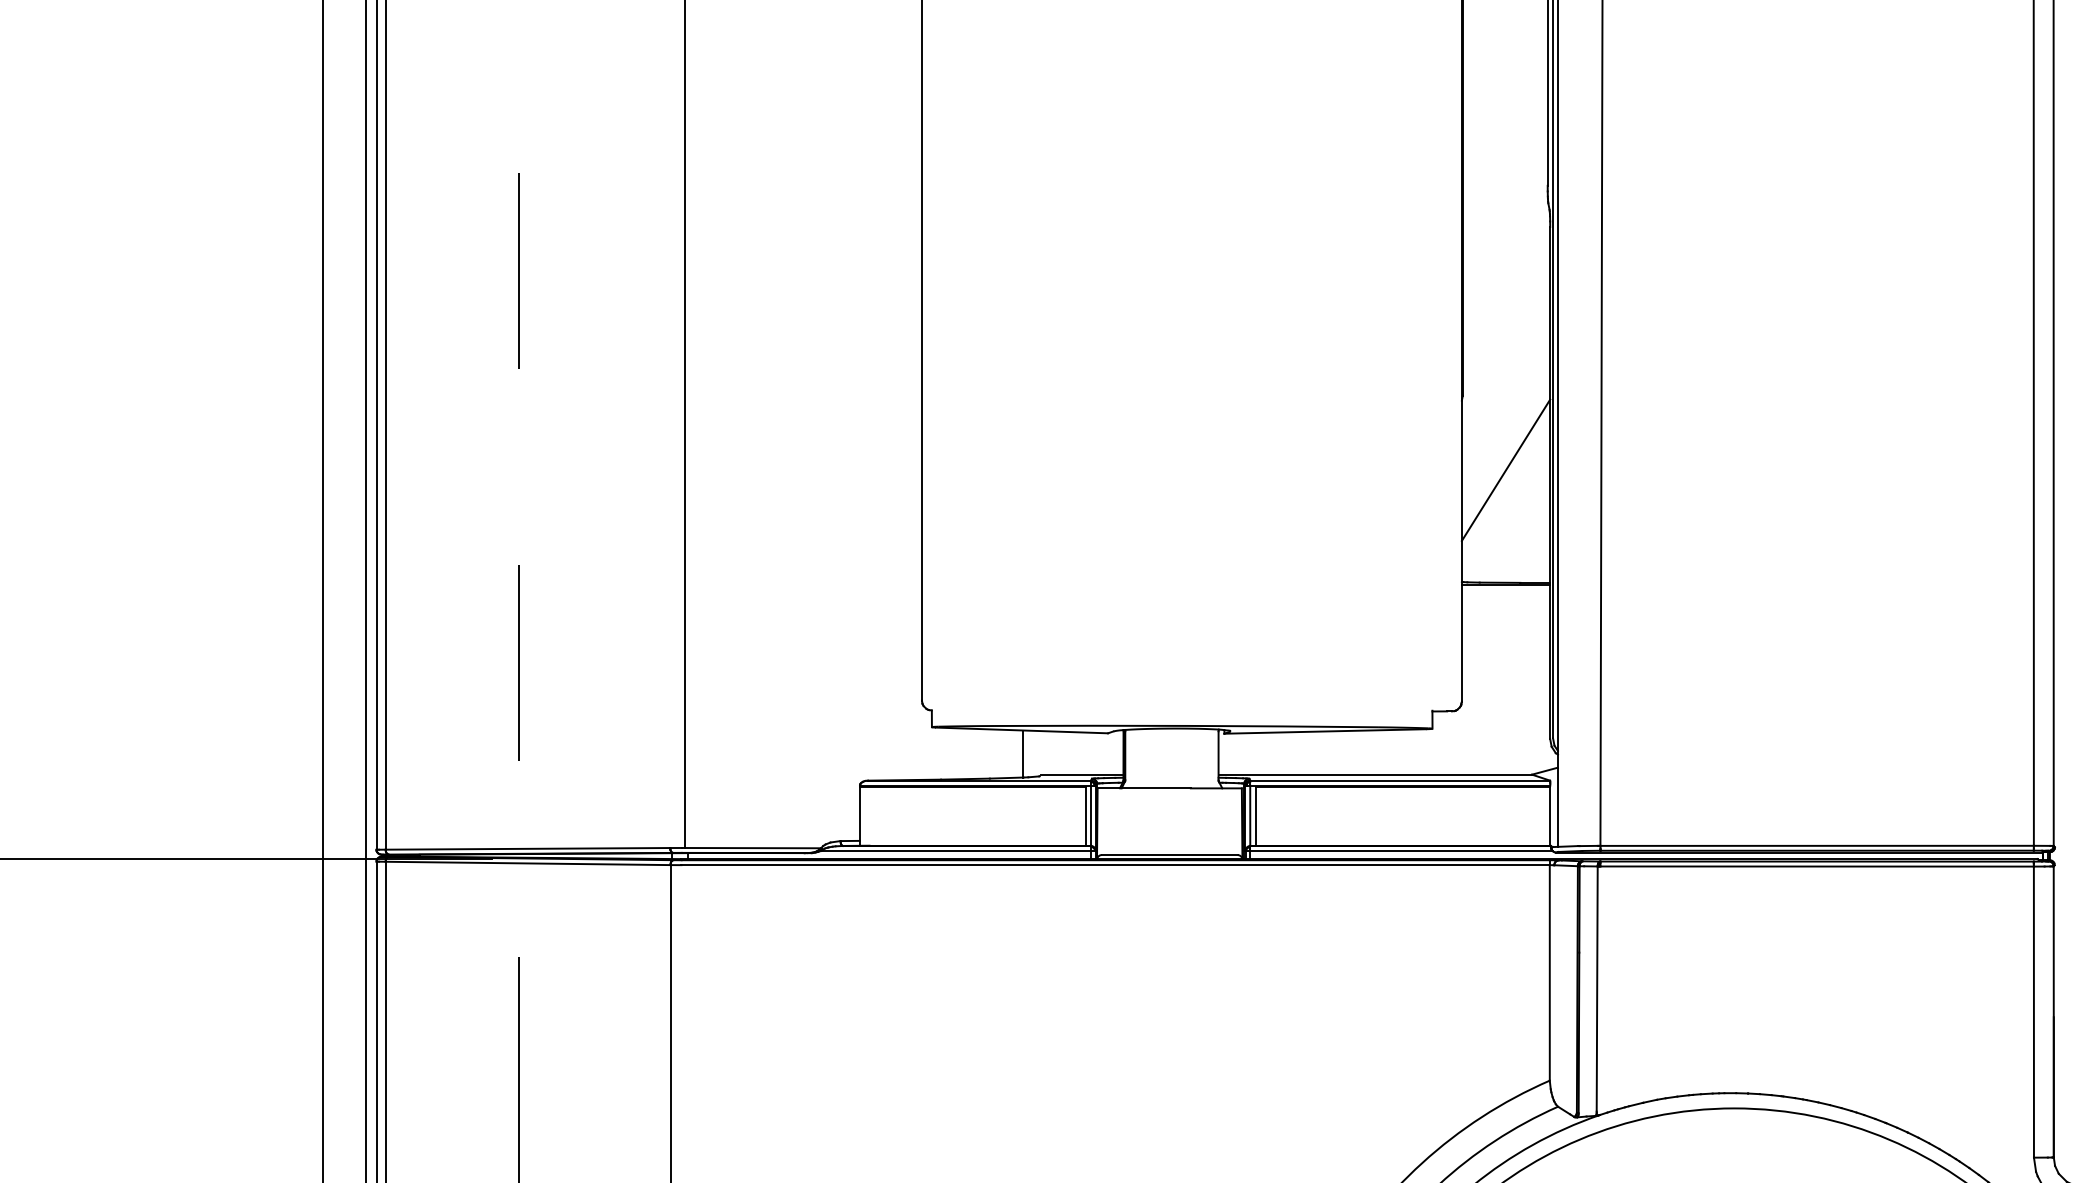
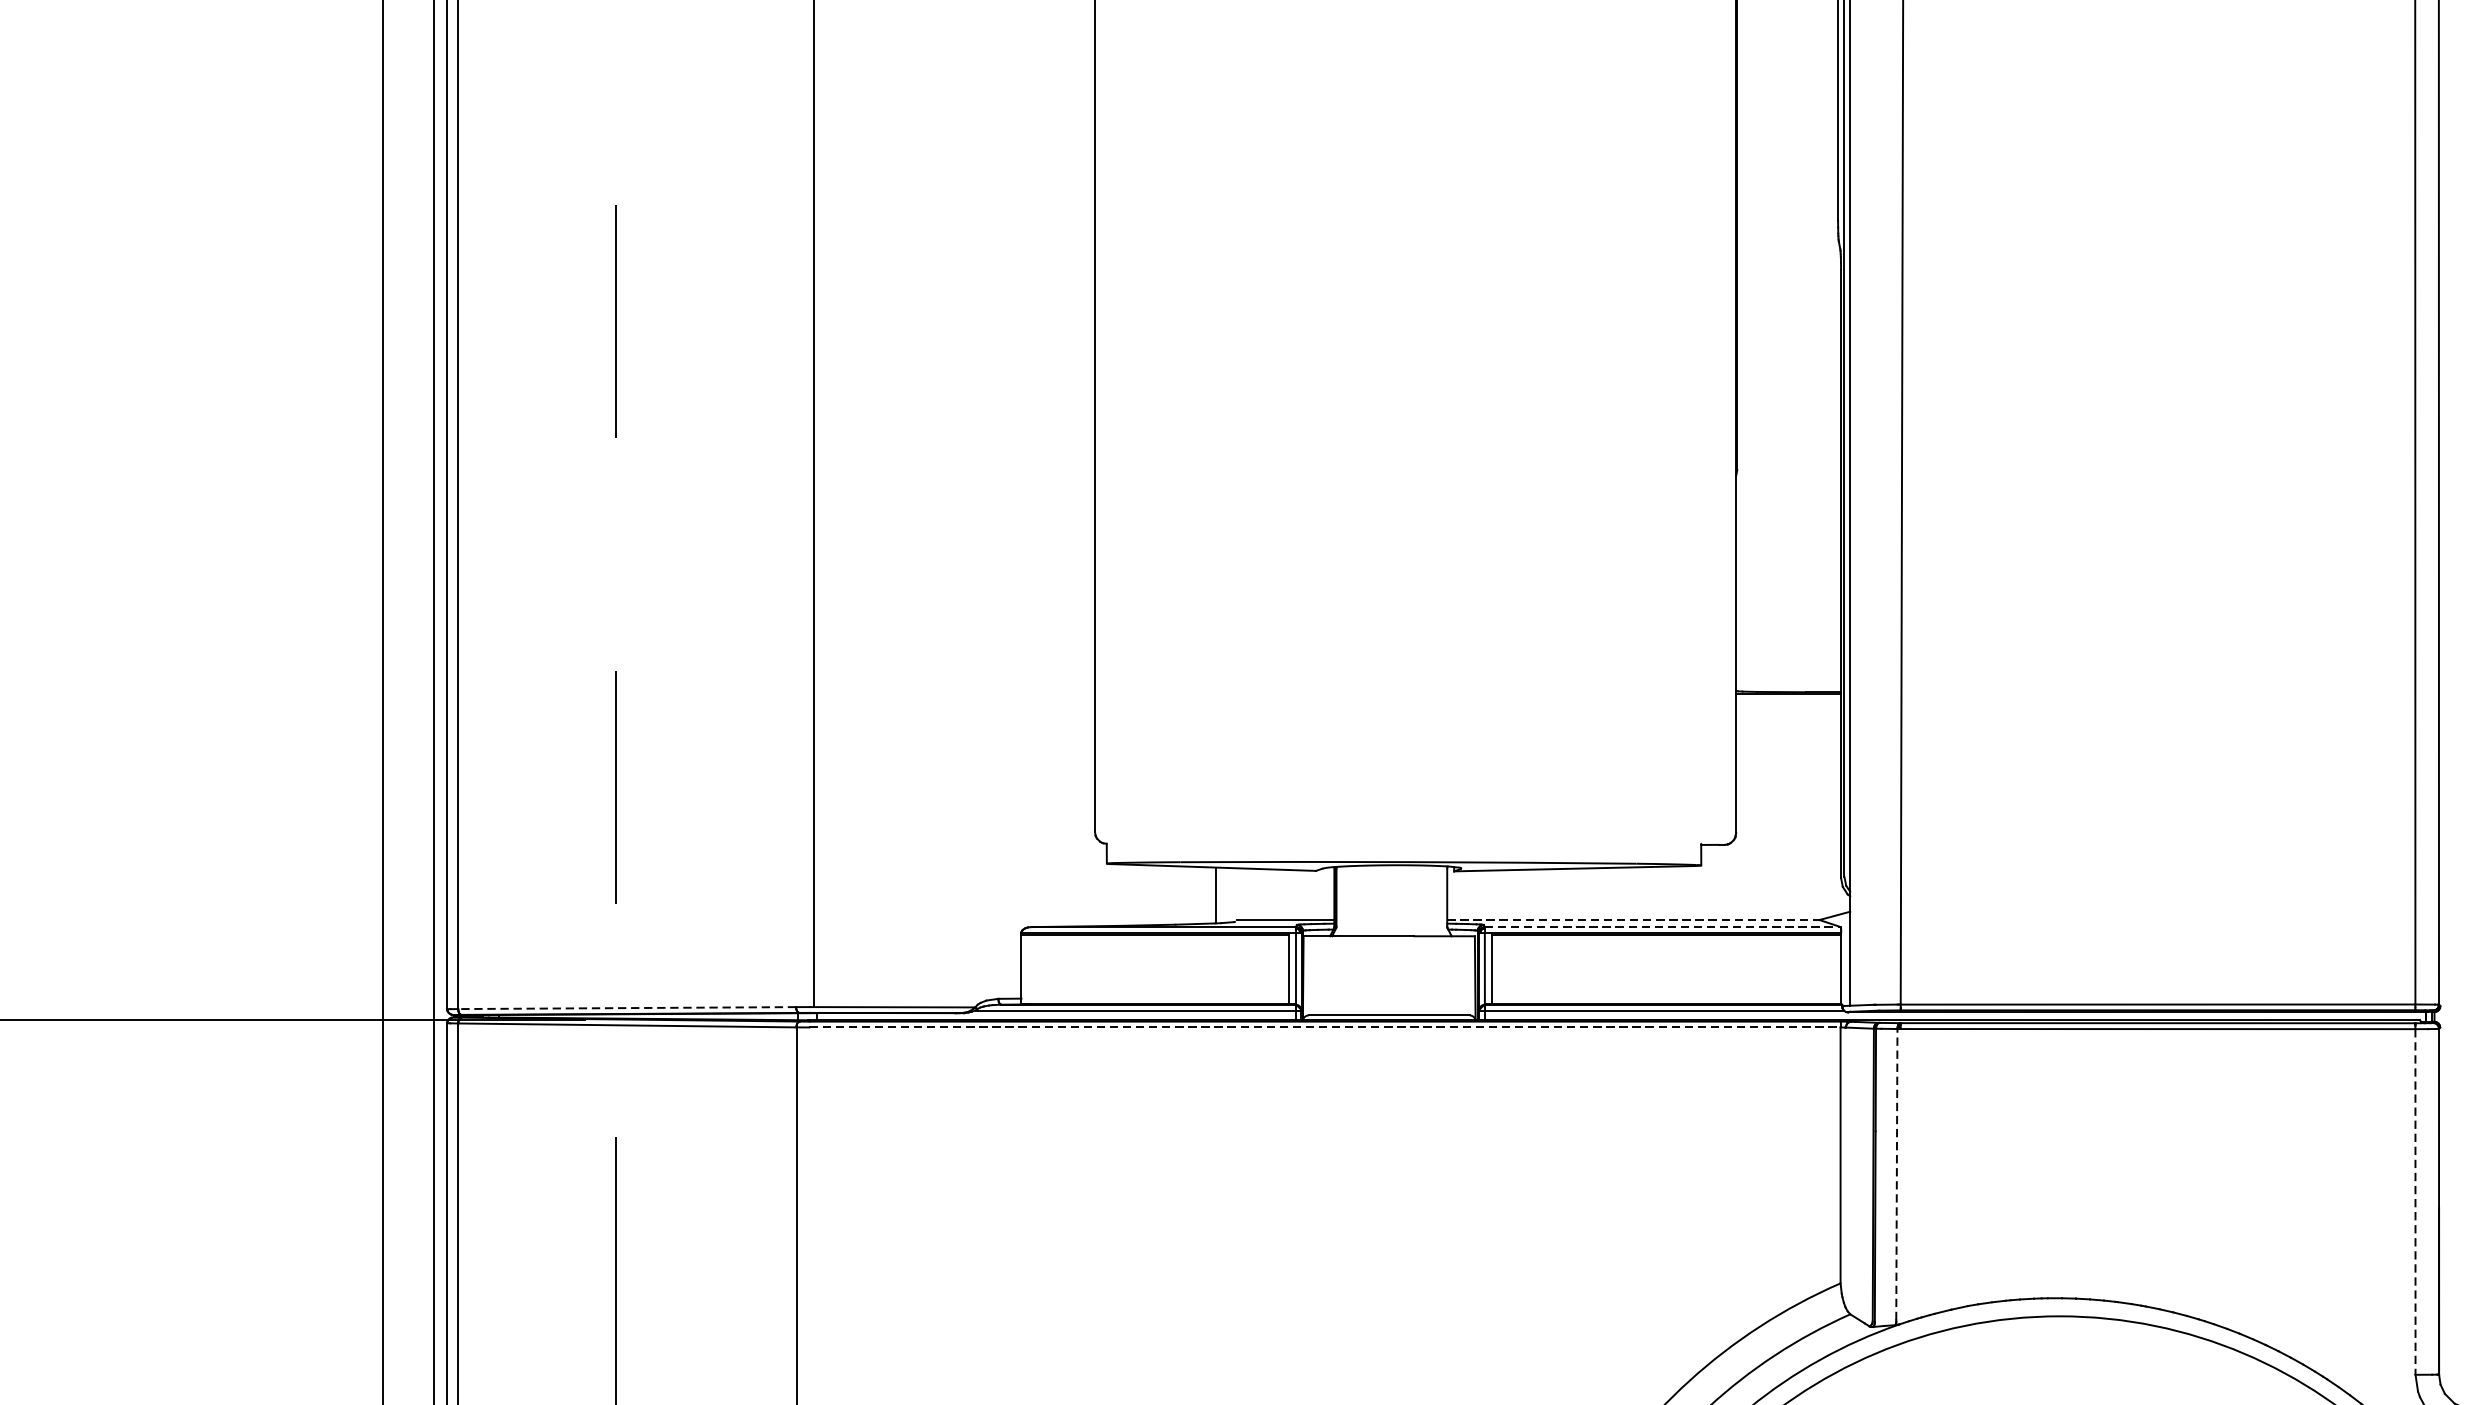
line: (1505, 469) -> (1787, 557), removed
line: (1375, 774) -> (1633, 919), solid -> dashed
line: (1400, 780) -> (1663, 926), solid -> dashed
line: (527, 848) -> (626, 1007), solid -> dashed
line: (1116, 865) -> (1326, 1027), solid -> dashed
line: (1597, 989) -> (1897, 1175), solid -> dashed
line: (2033, 1012) -> (2414, 1202), solid -> dashed

